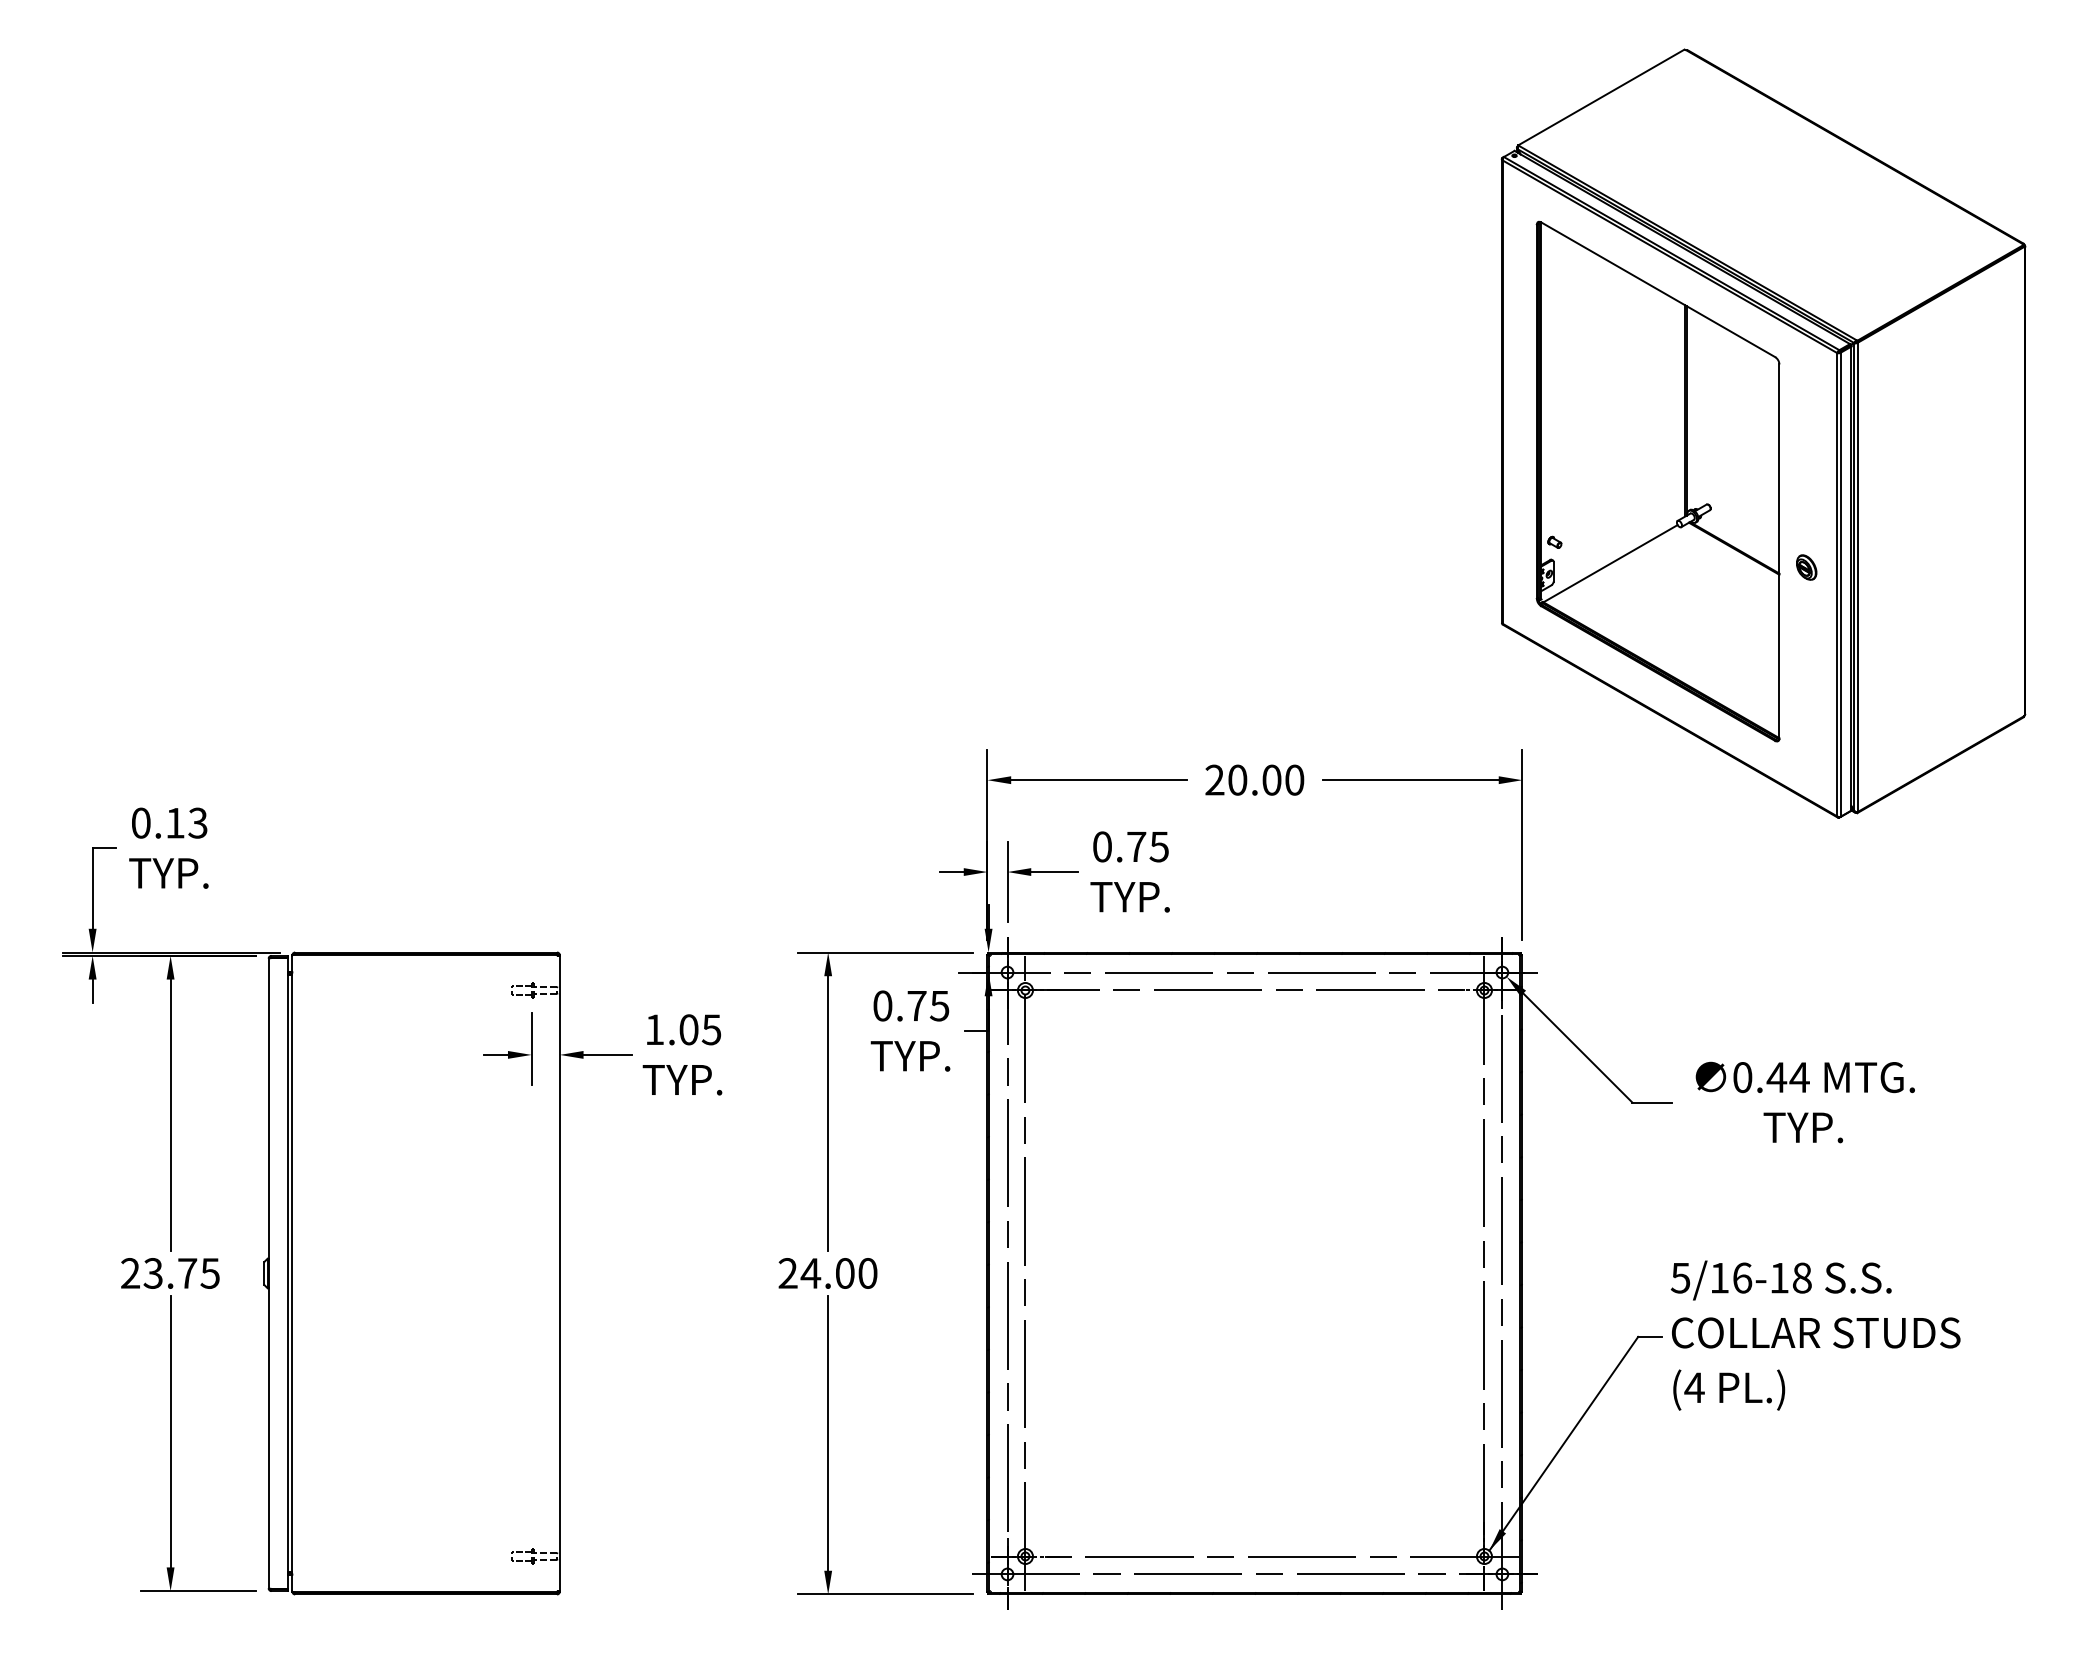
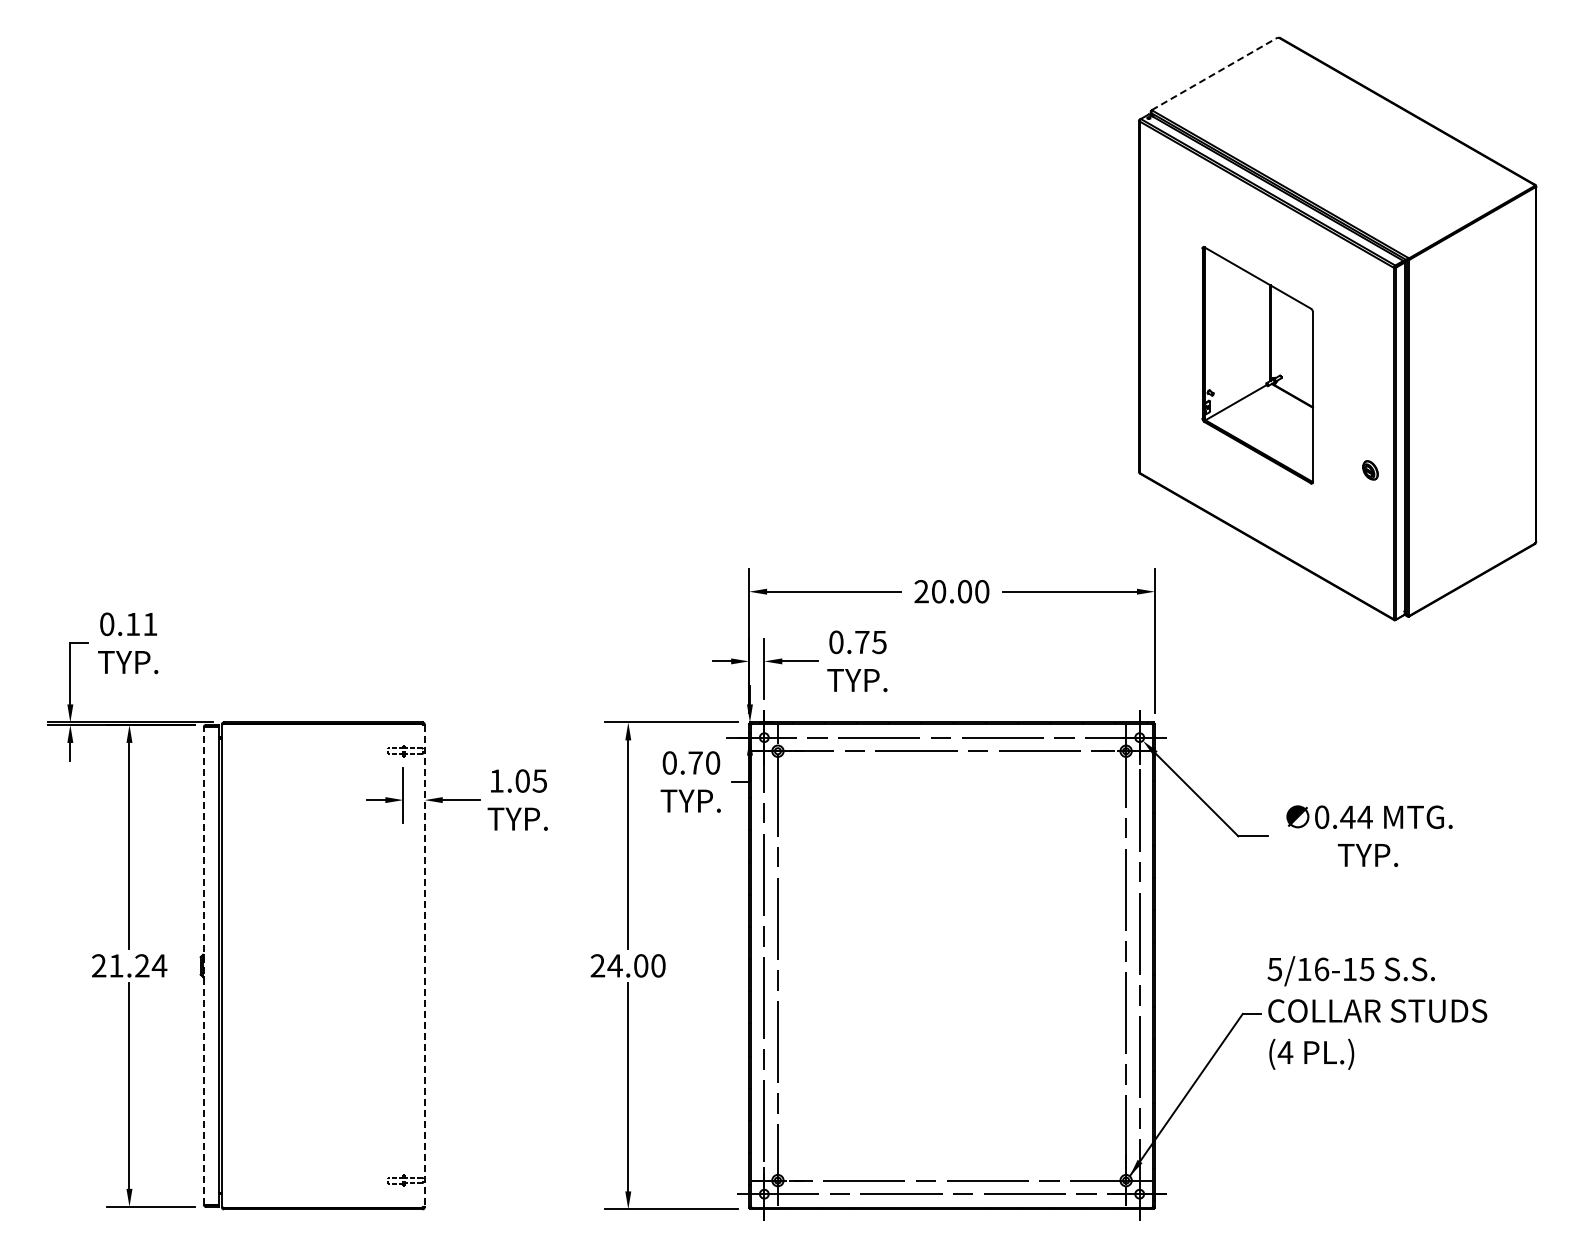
line: (1600, 97) -> (1214, 73), solid -> dashed
part: (1657, 481) -> (1257, 365), size x0.6
part: (1806, 567) -> (1370, 470), moved
text: (198, 823) -> (150, 624), 0.13 -> 0.11
text: (939, 1005) -> (712, 762), 0.75 -> 0.70
text: (182, 1272) -> (138, 965), 23.75 -> 21.24
line: (268, 1272) -> (203, 965), solid -> dashed
line: (559, 1274) -> (424, 966), solid -> dashed
text: (1801, 1278) -> (1366, 969), 5/16-18 -> 5/16-15

